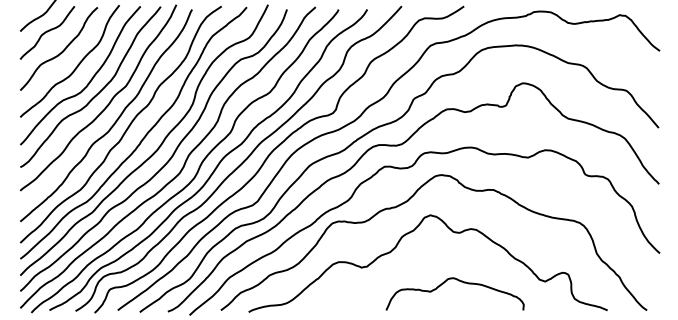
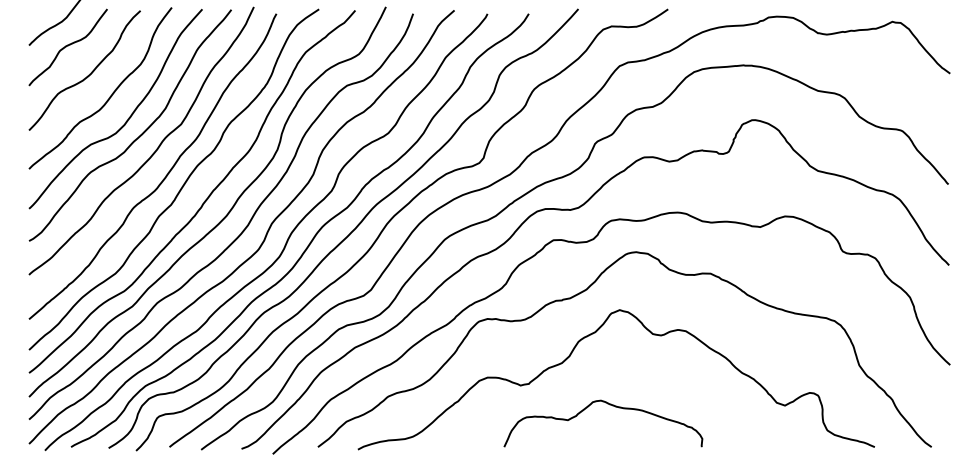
curve: (458, 281) -> (608, 405), moved

